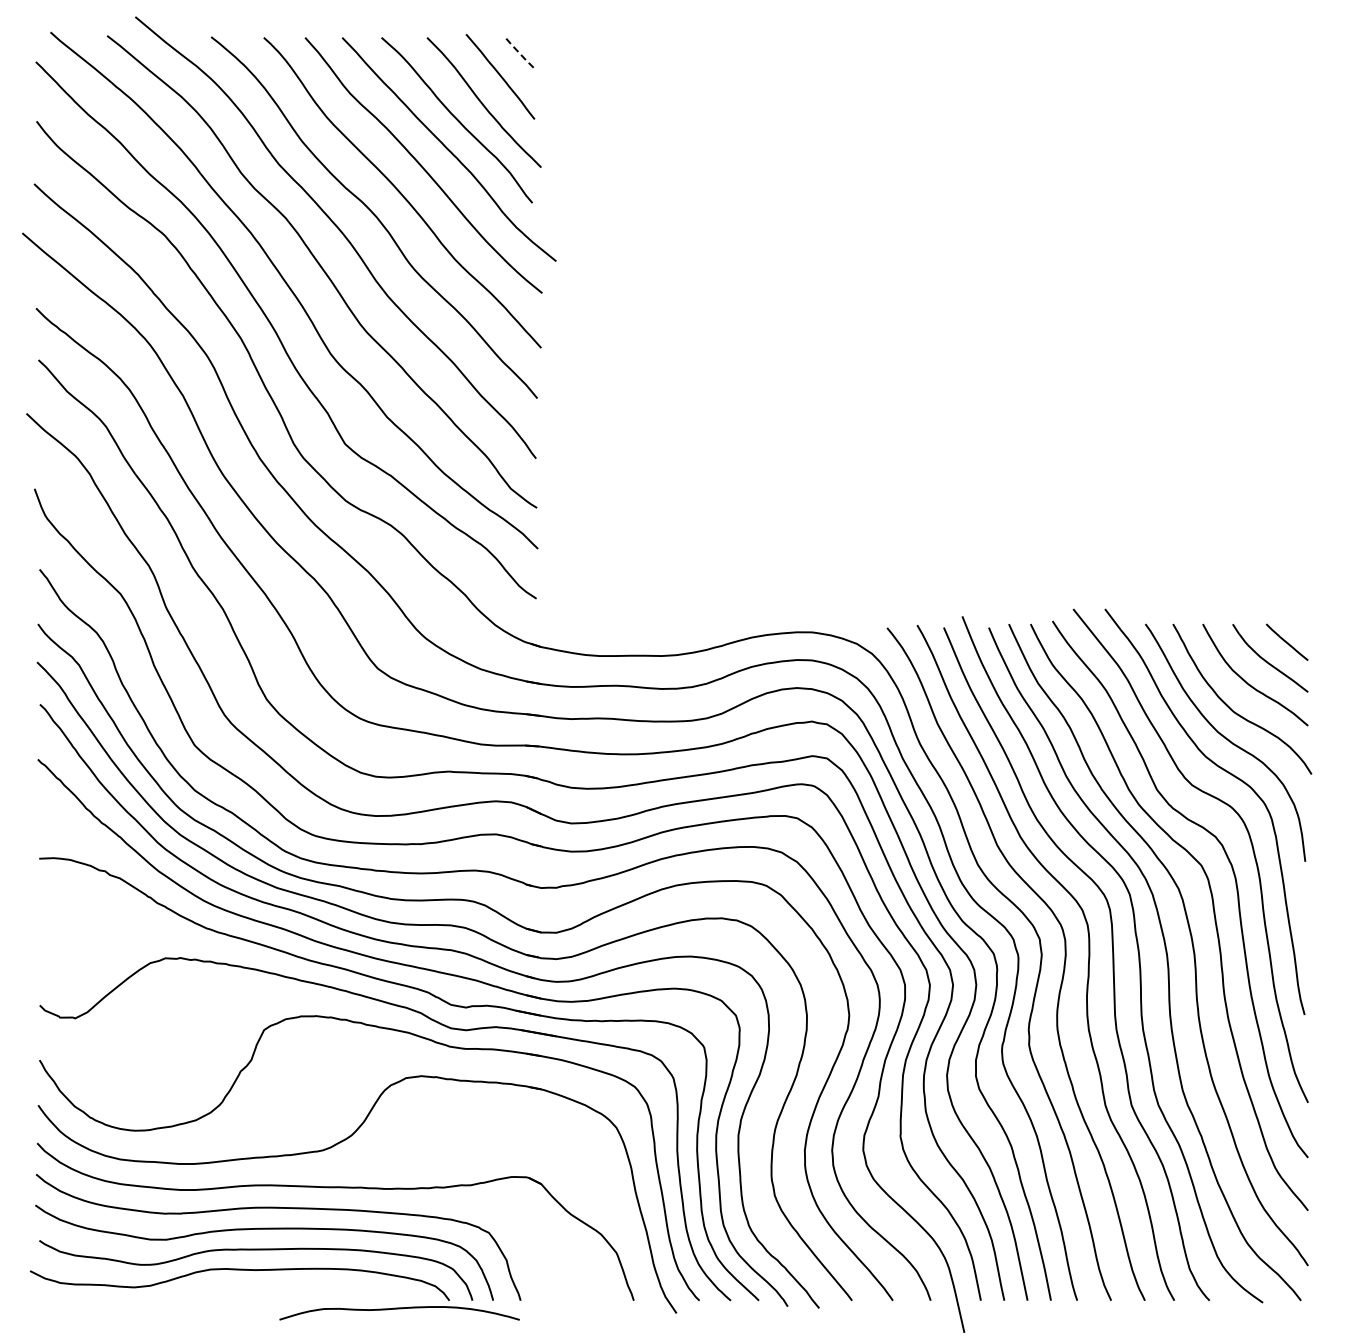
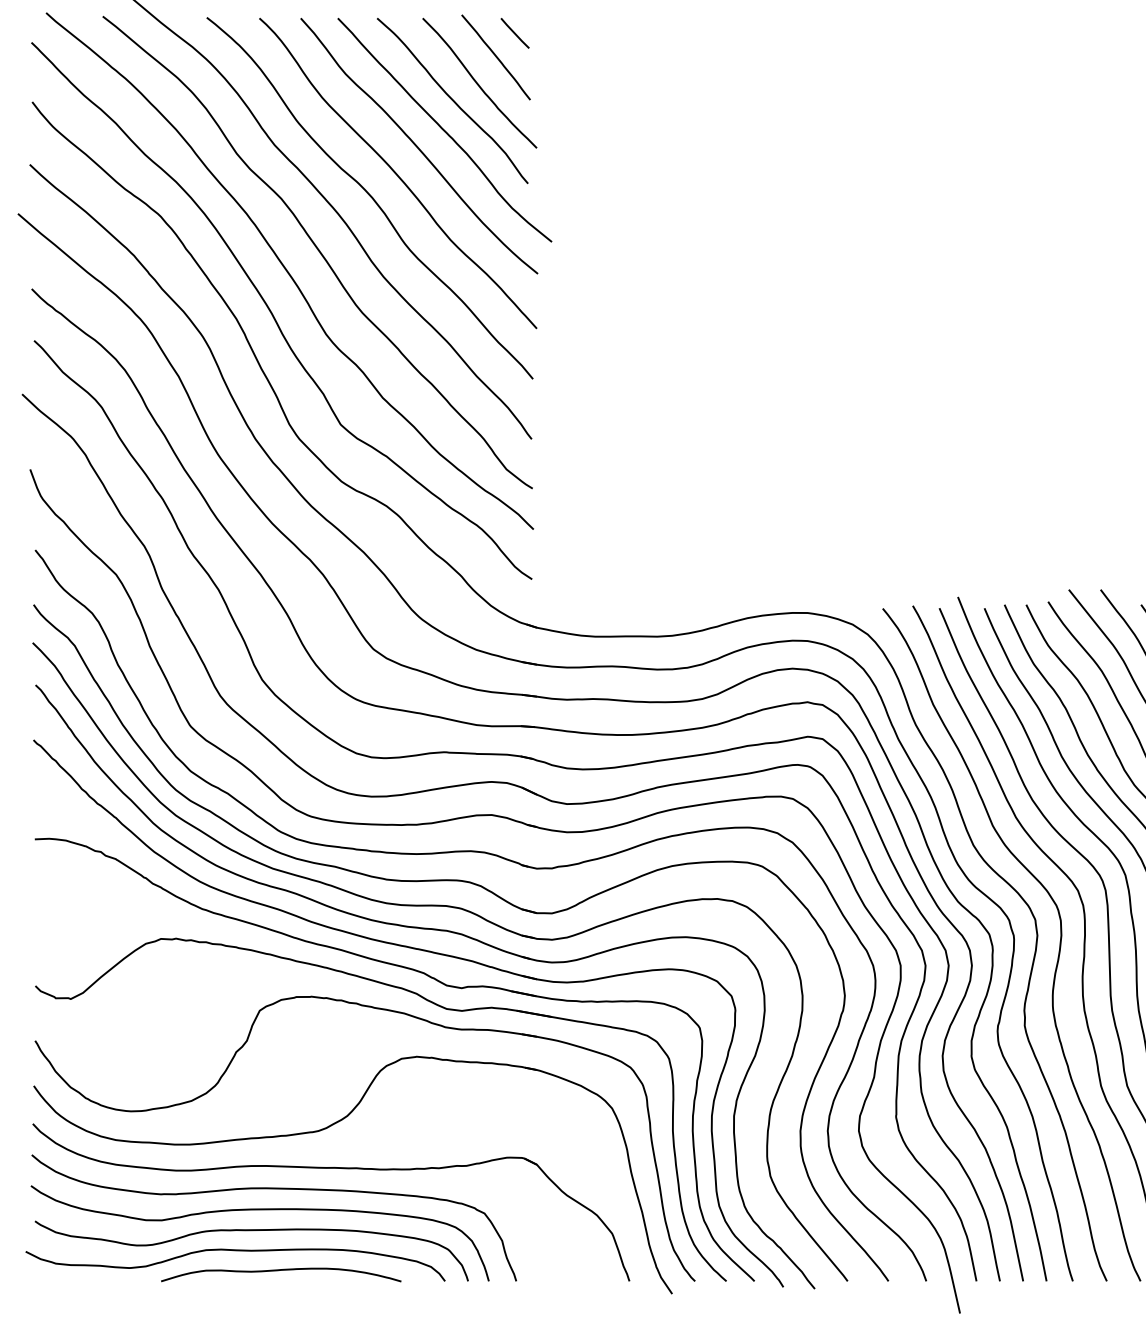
line: (519, 52) -> (515, 33), dashed -> solid
curve: (399, 1309) -> (281, 1271), moved

